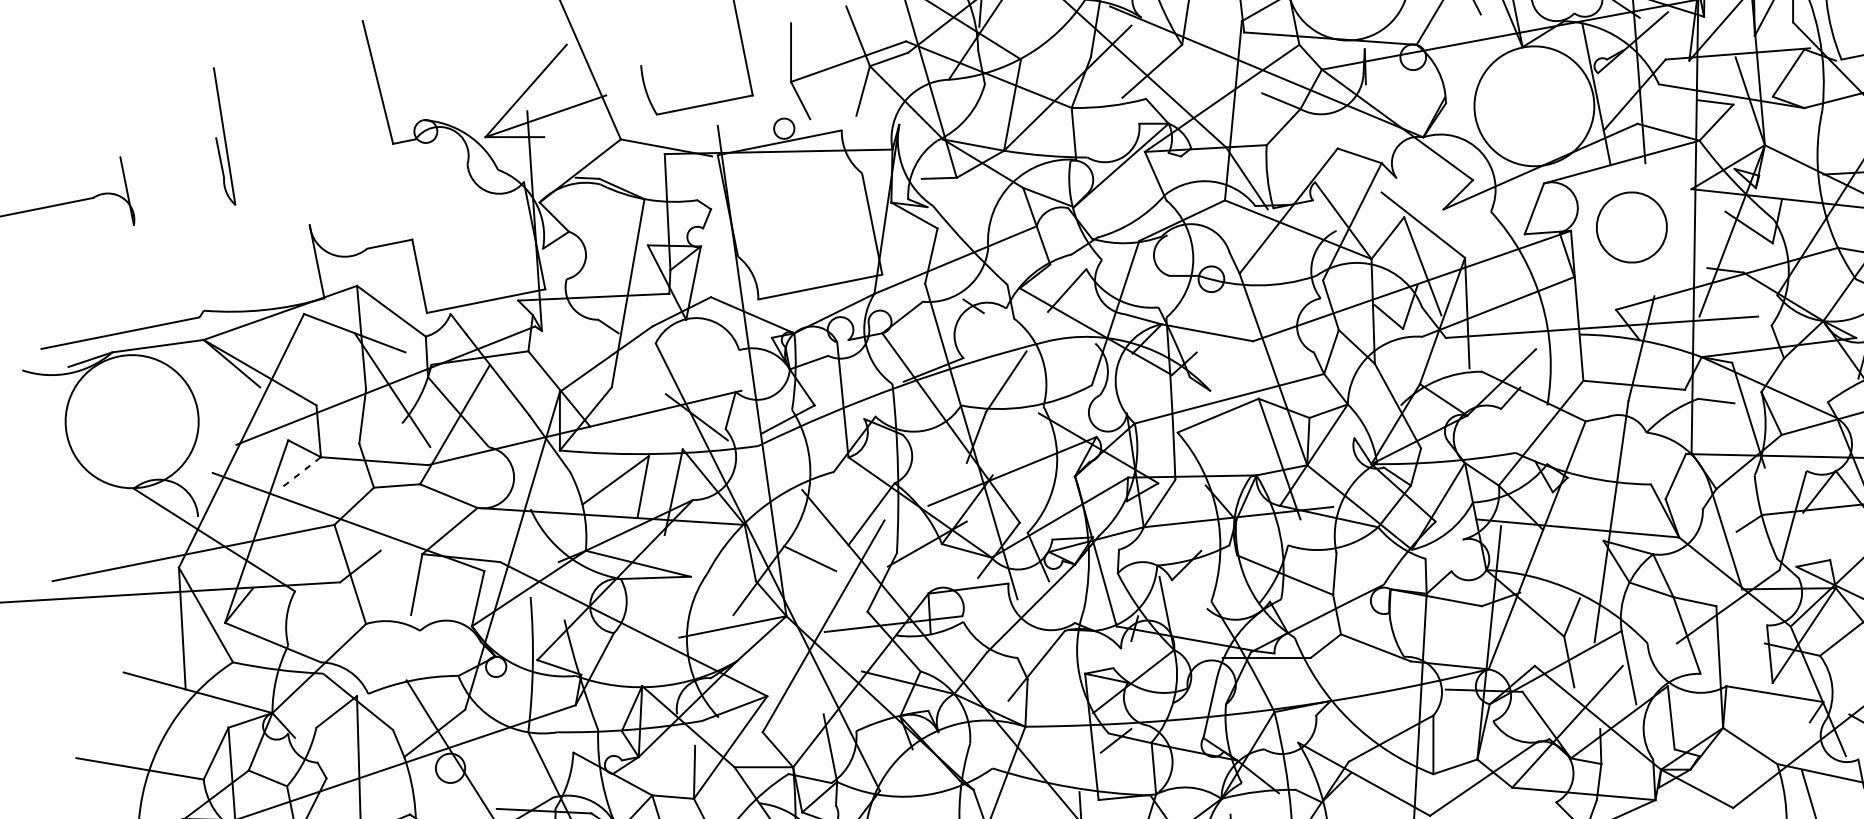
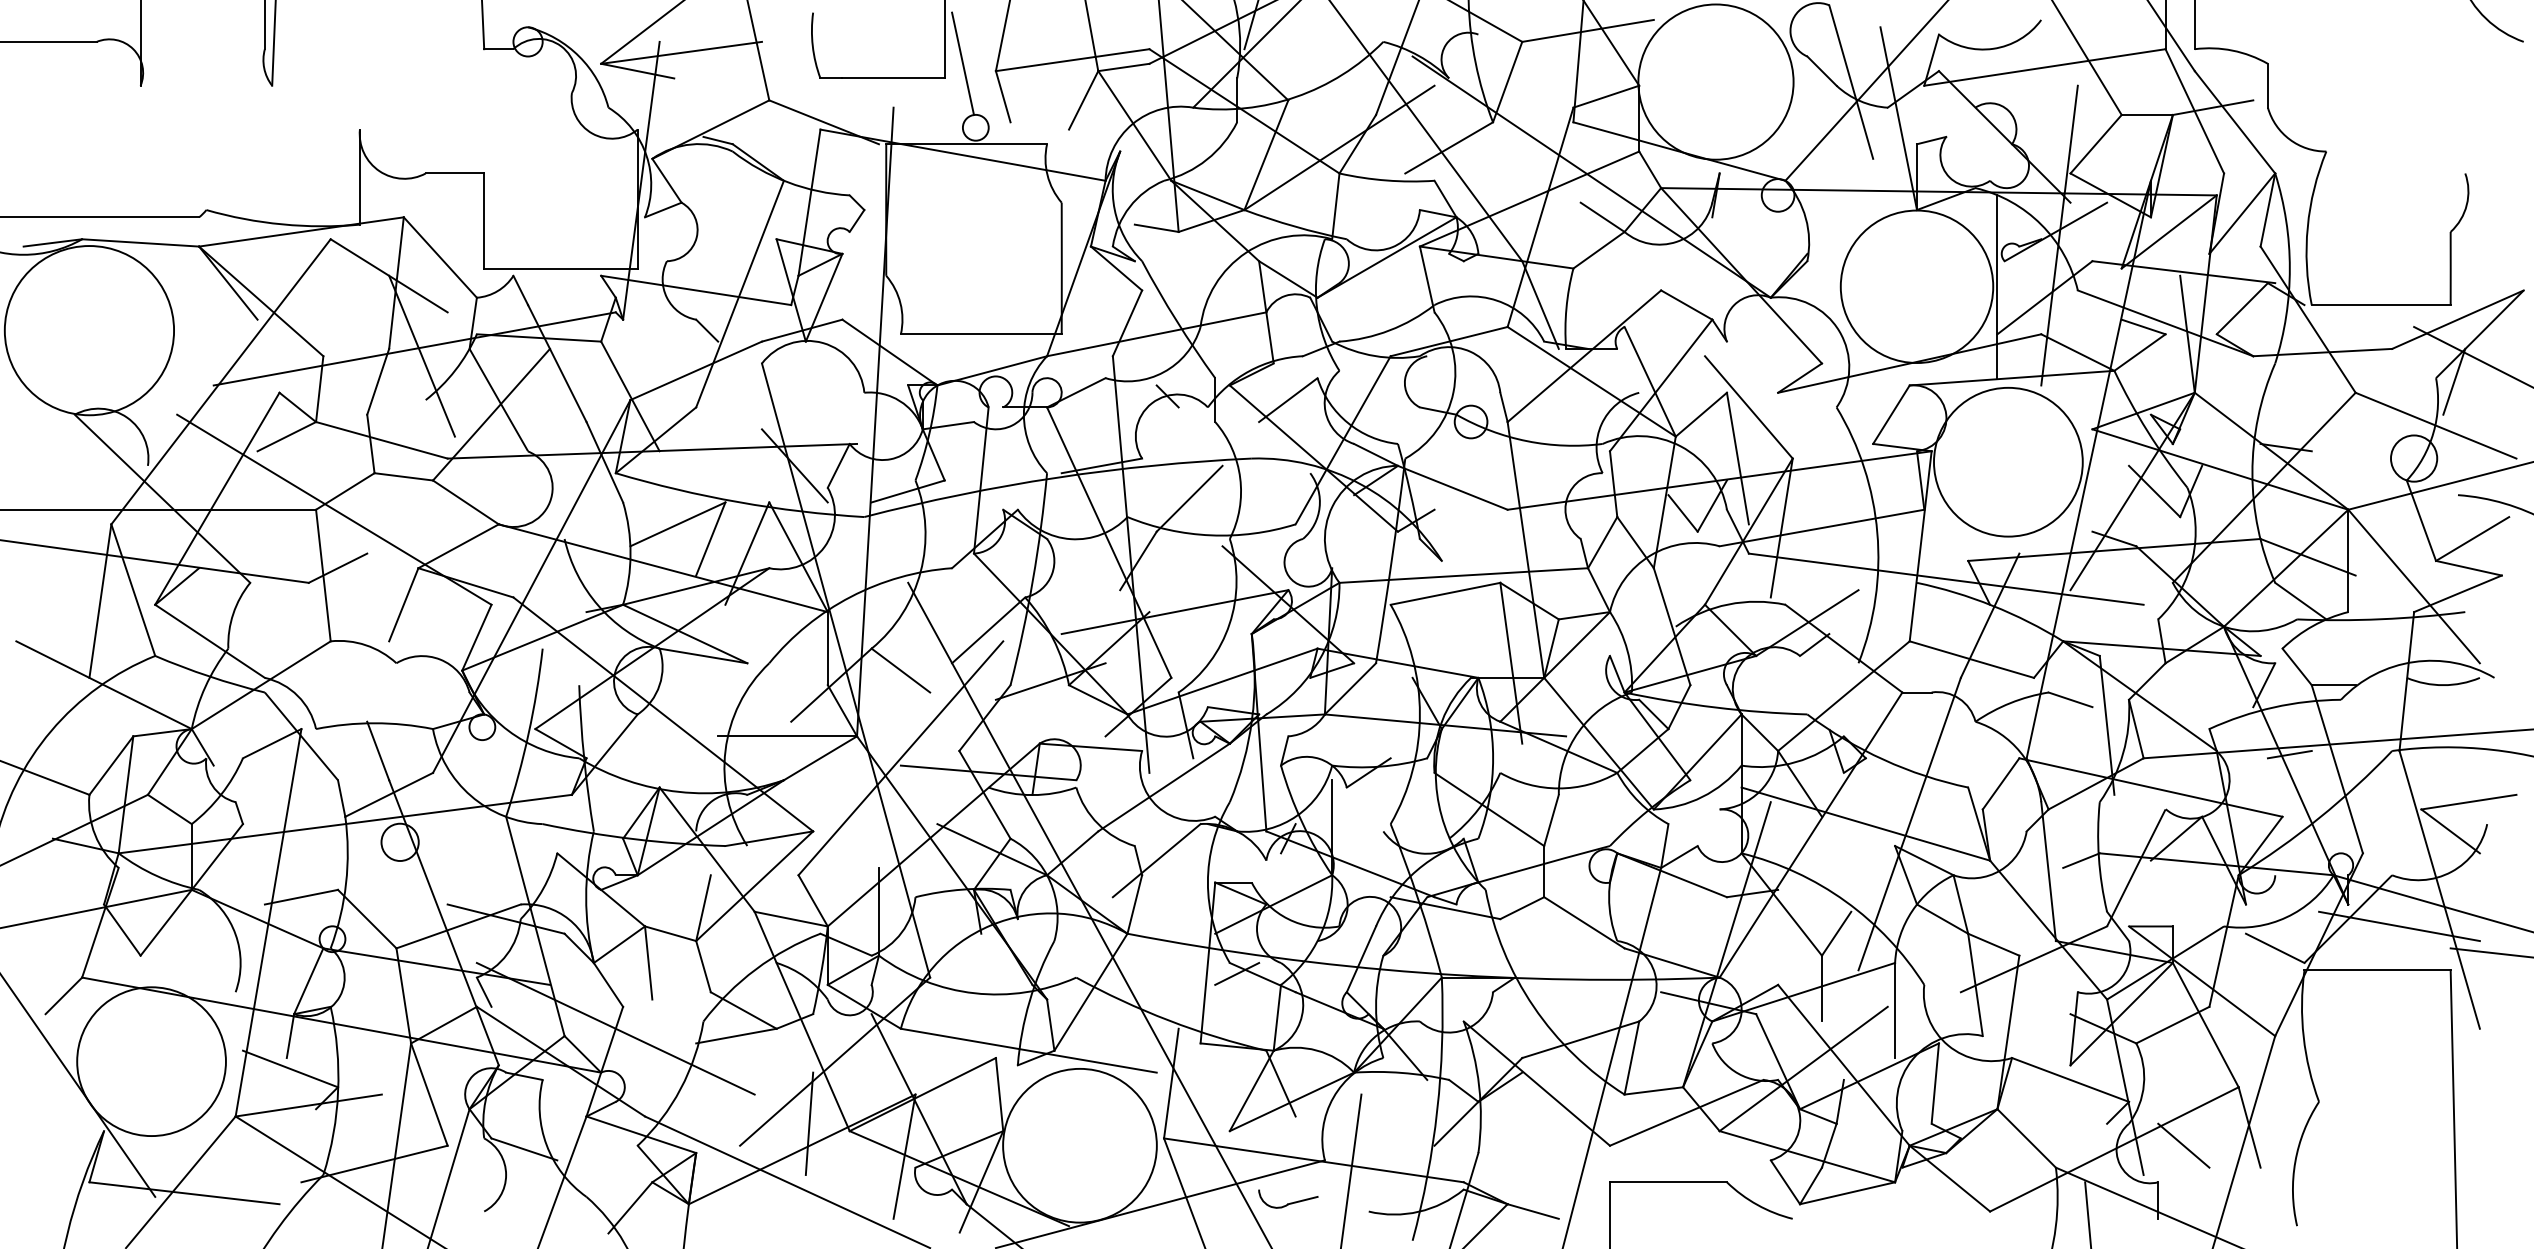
line: (764, 81) -> (963, 63), added
circle: (1631, 226) -> (2008, 461), size x1.67
line: (300, 472) -> (286, 436), dashed -> solid

